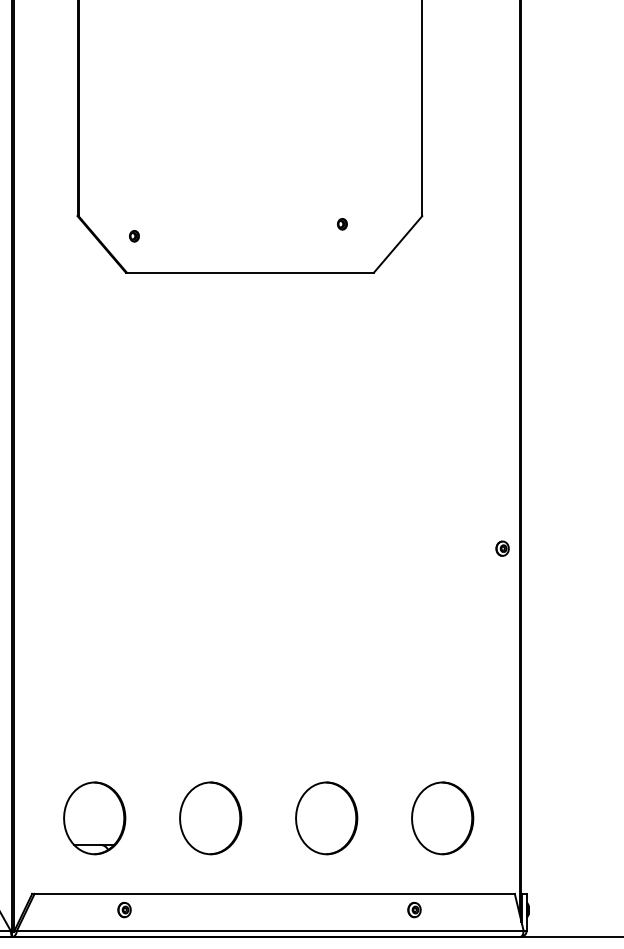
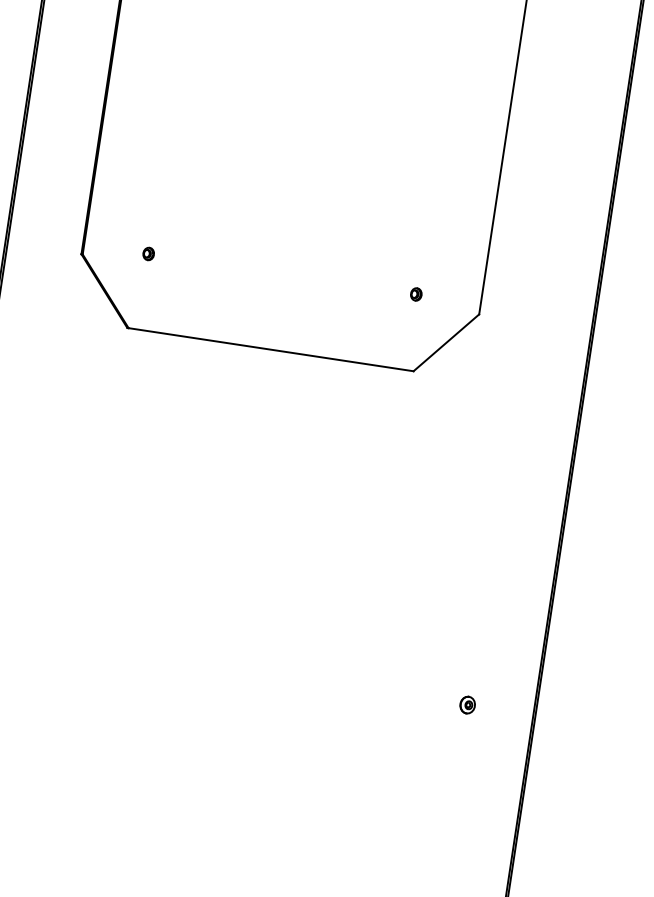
part: (342, 224) -> (416, 294), moved
part: (134, 236) -> (148, 254), moved
part: (502, 548) -> (467, 704), moved

